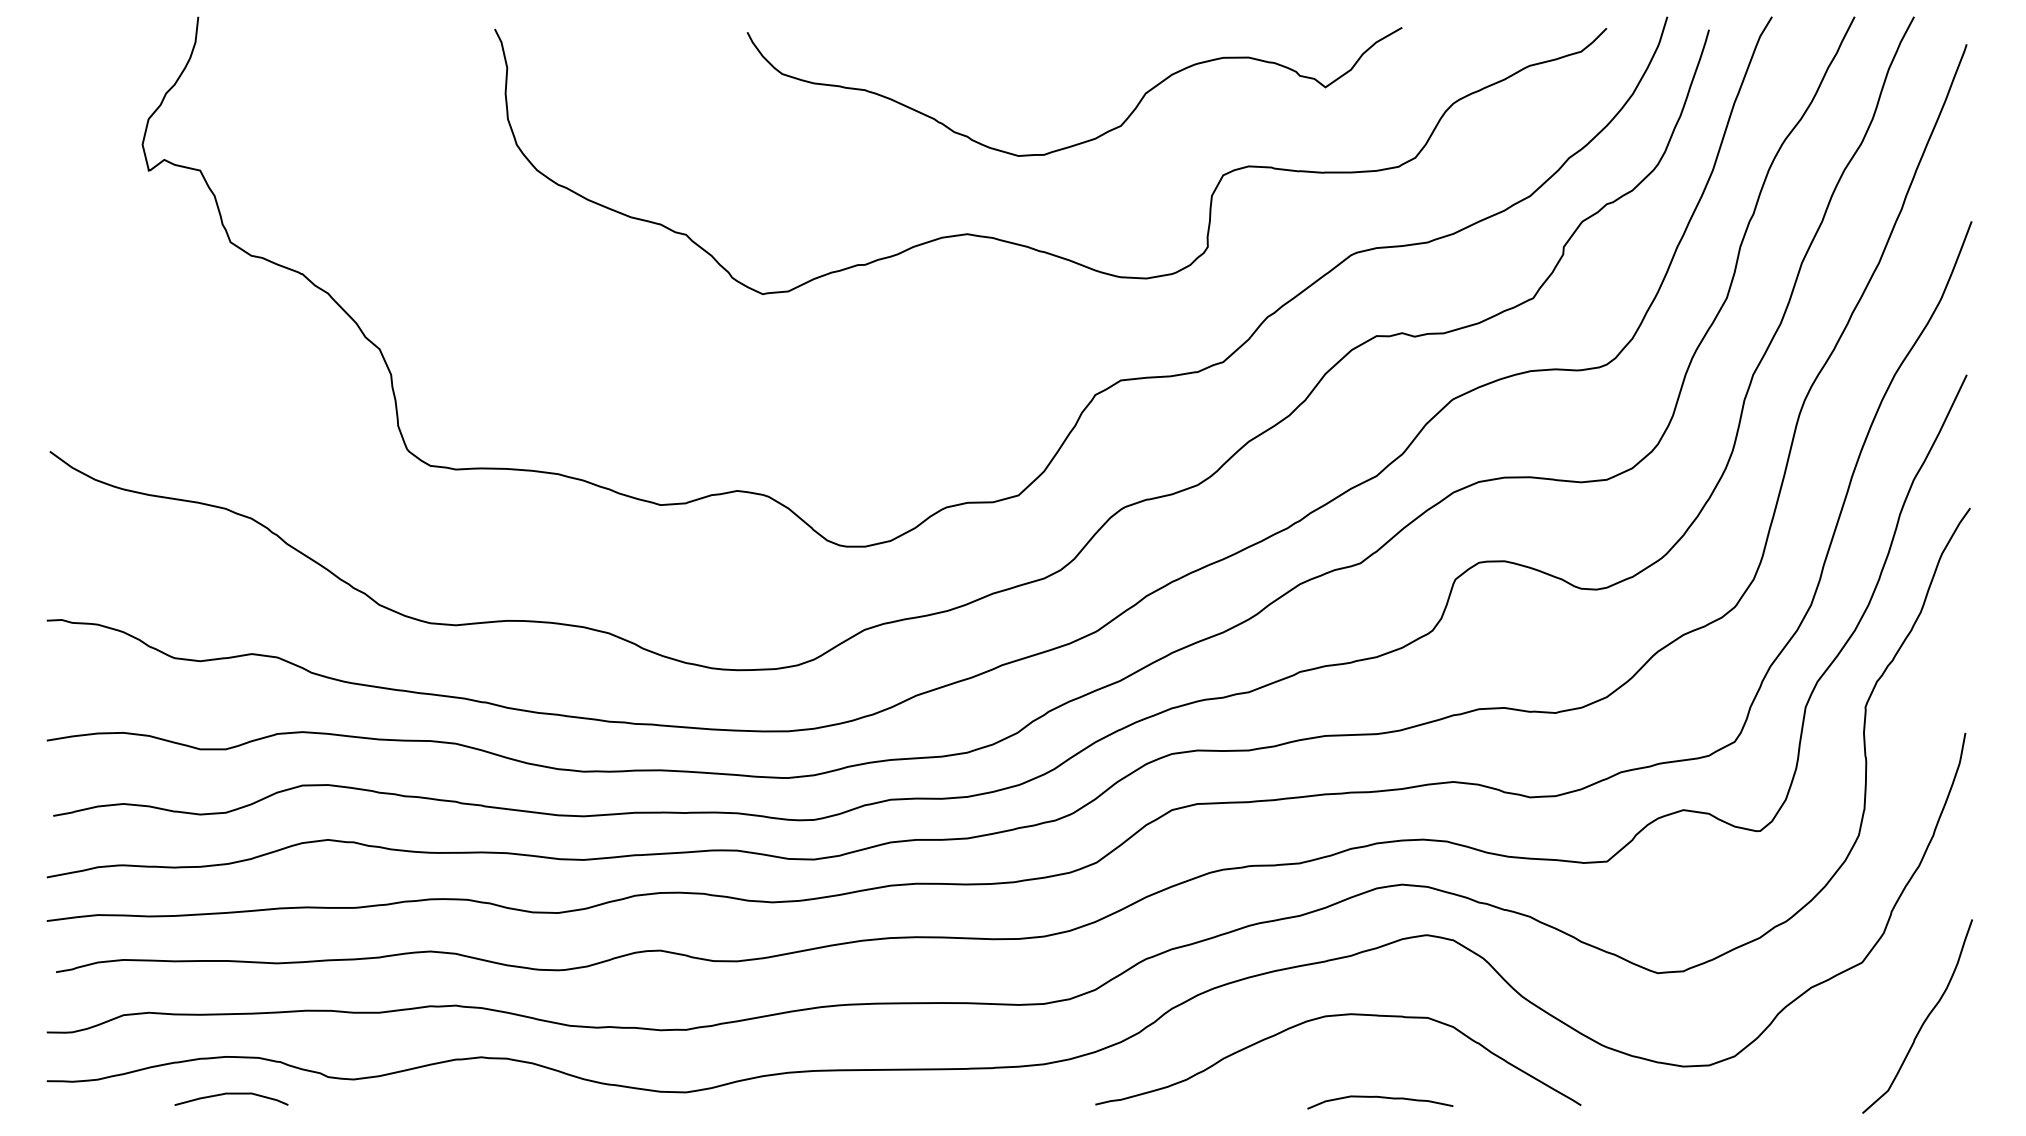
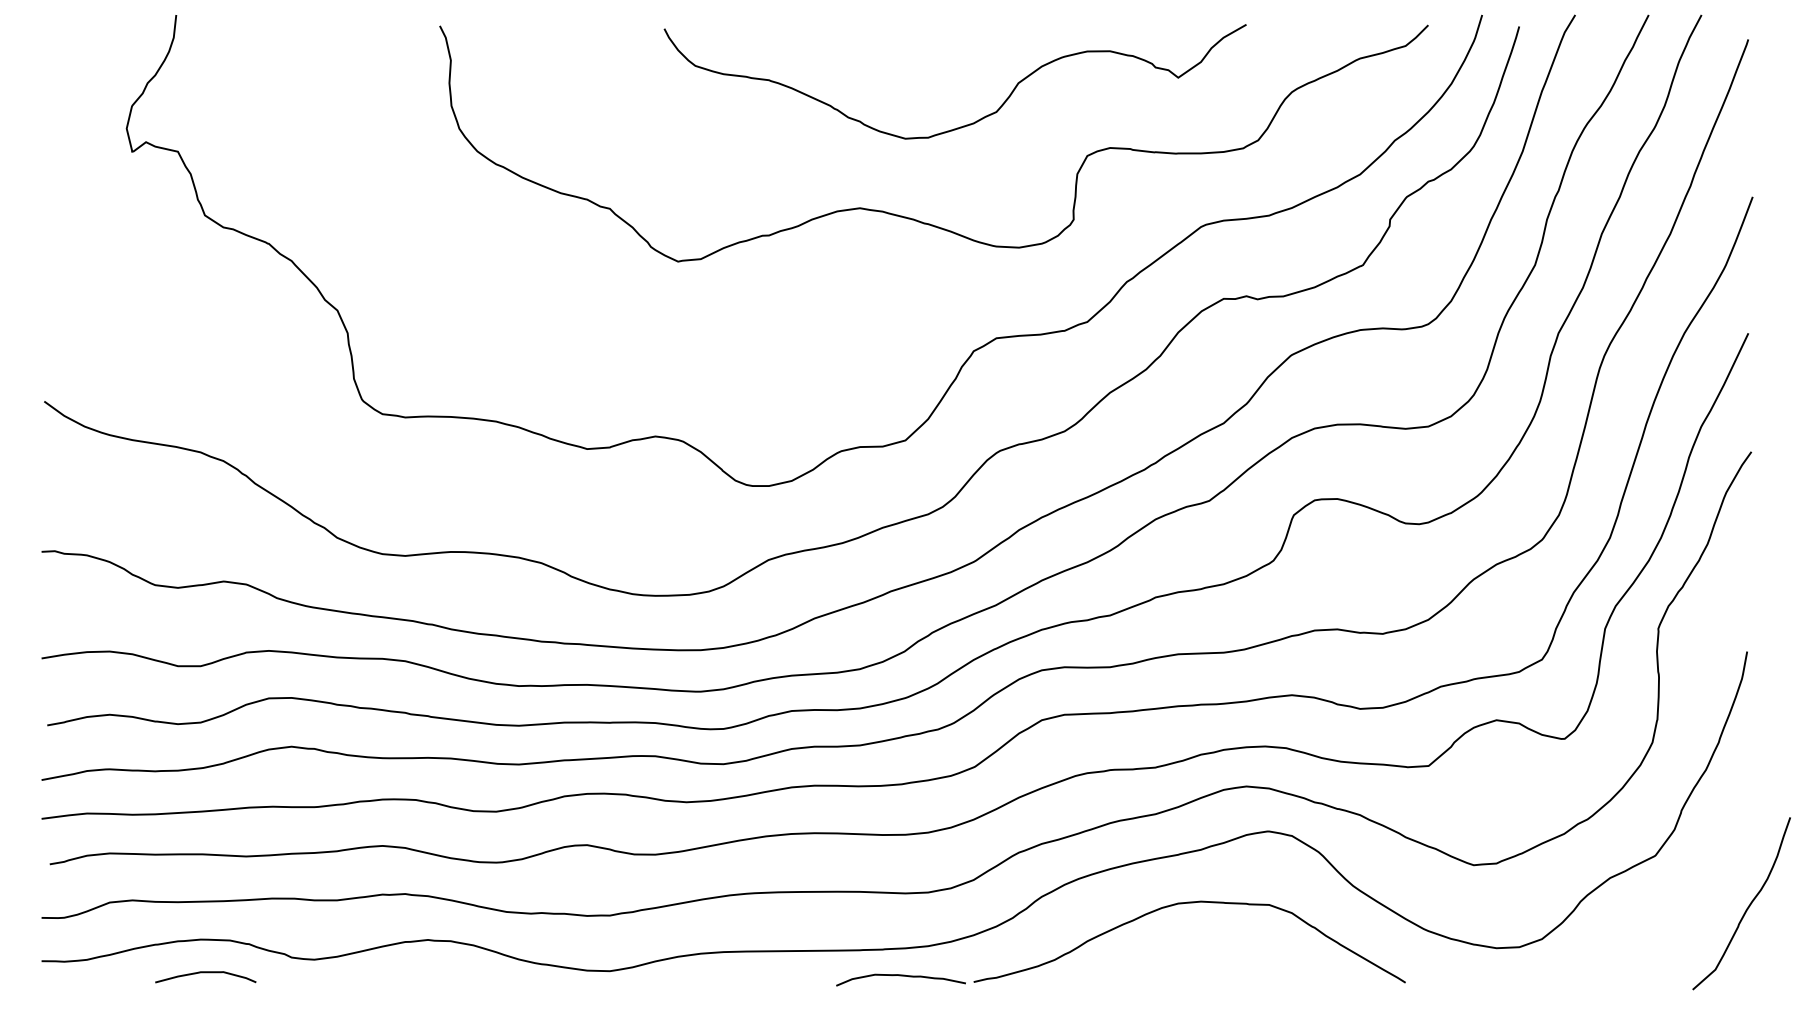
curve: (1923, 1021) -> (1746, 908), moved
curve: (1379, 1098) -> (900, 976), moved

